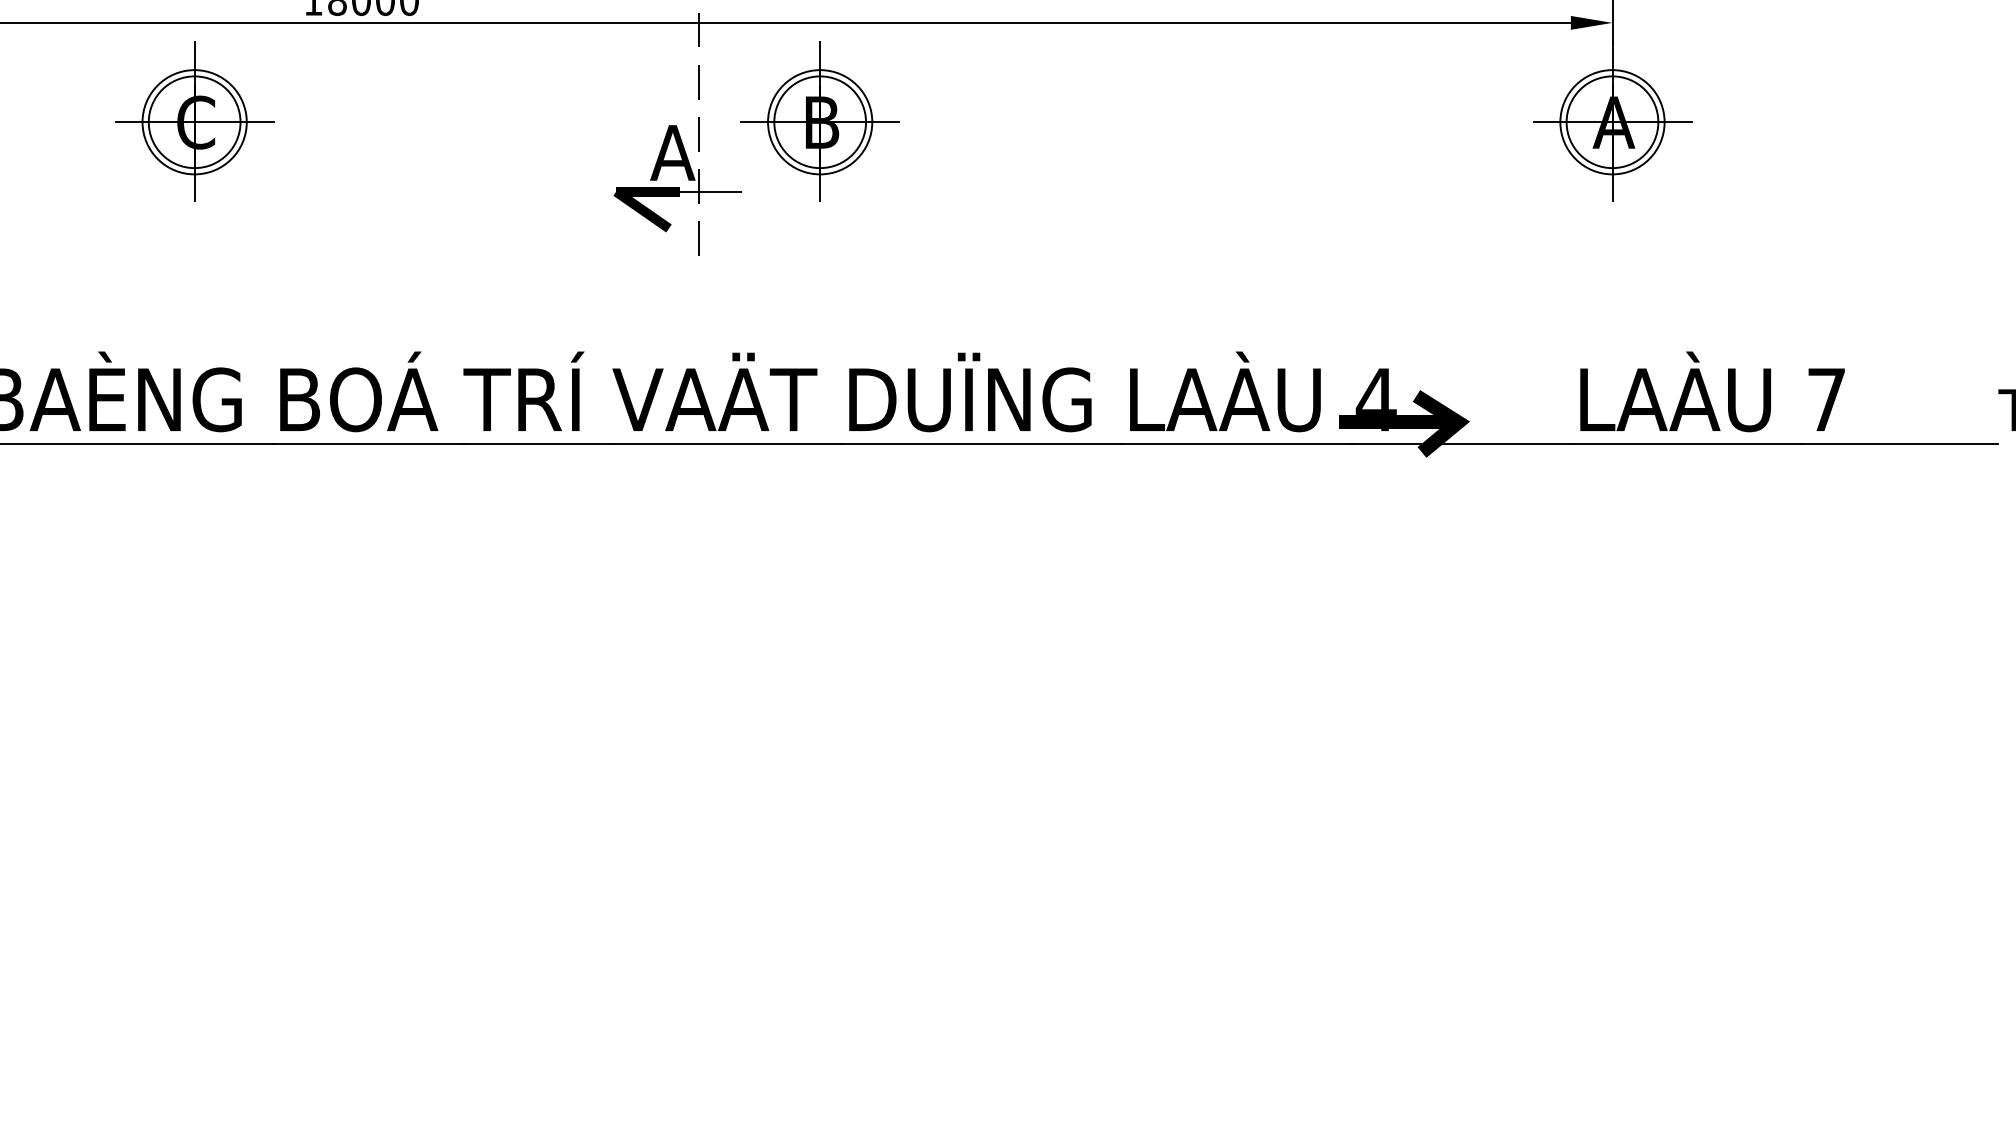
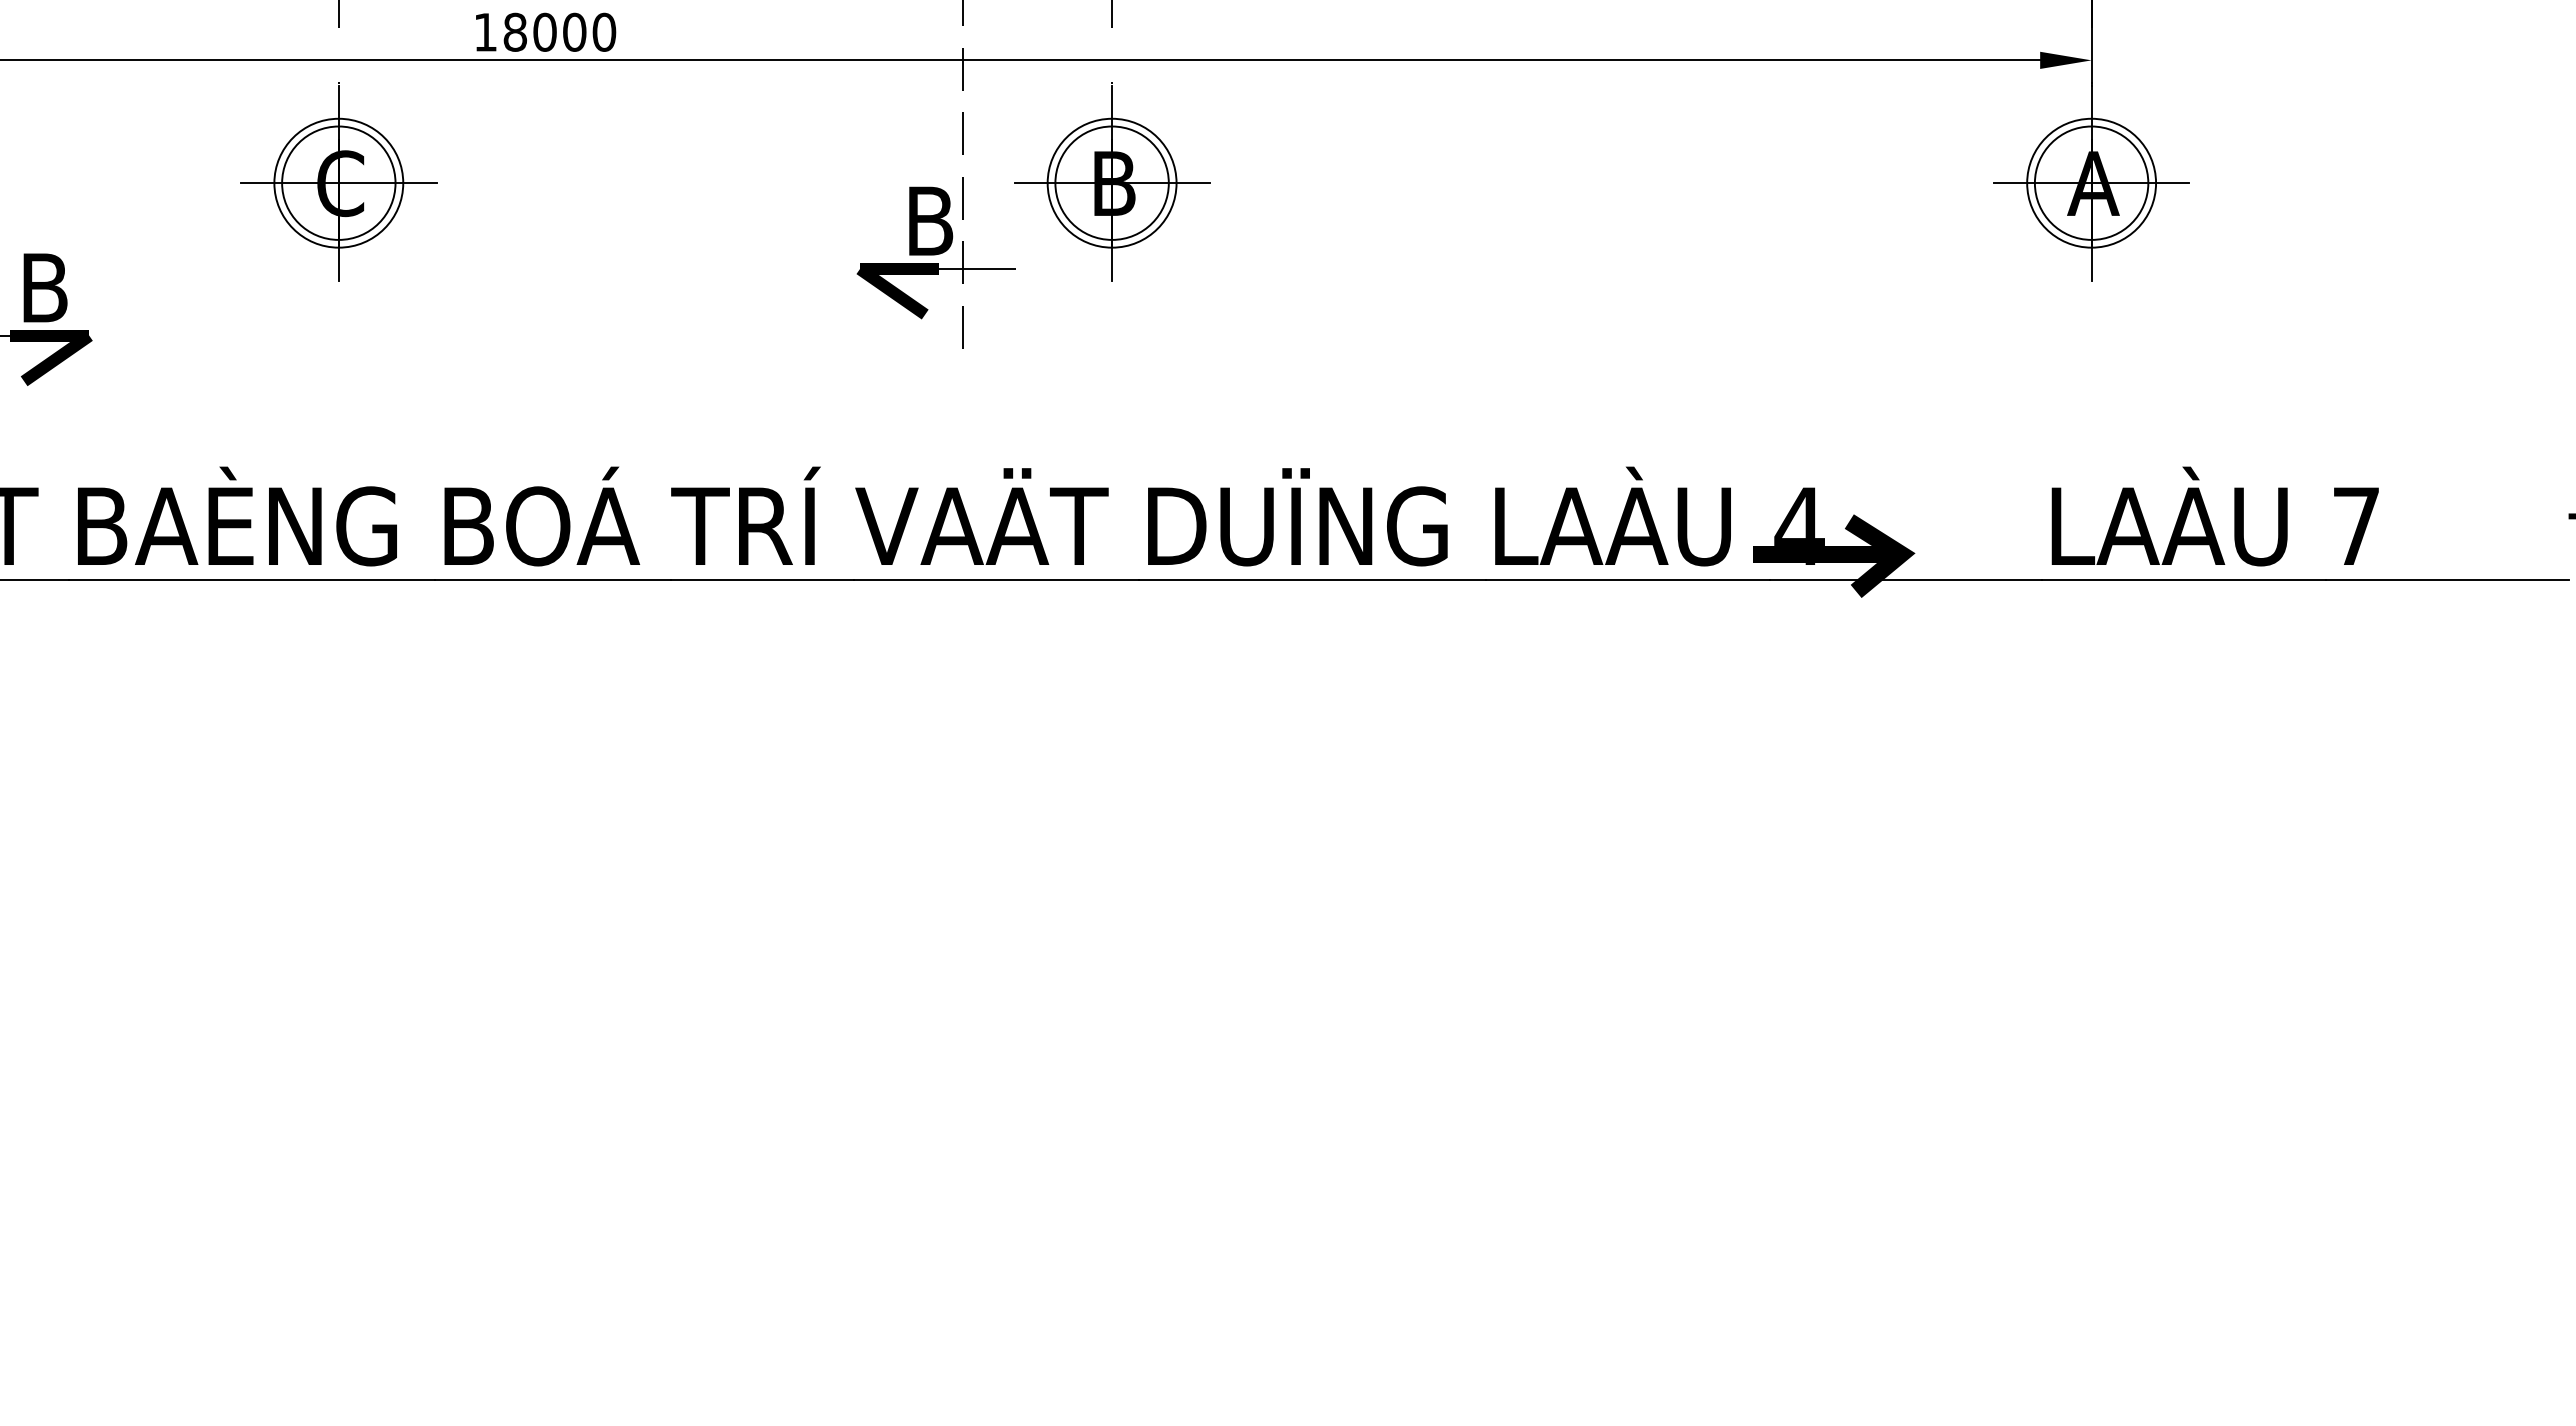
text: (672, 152) -> (929, 220), A -> B

